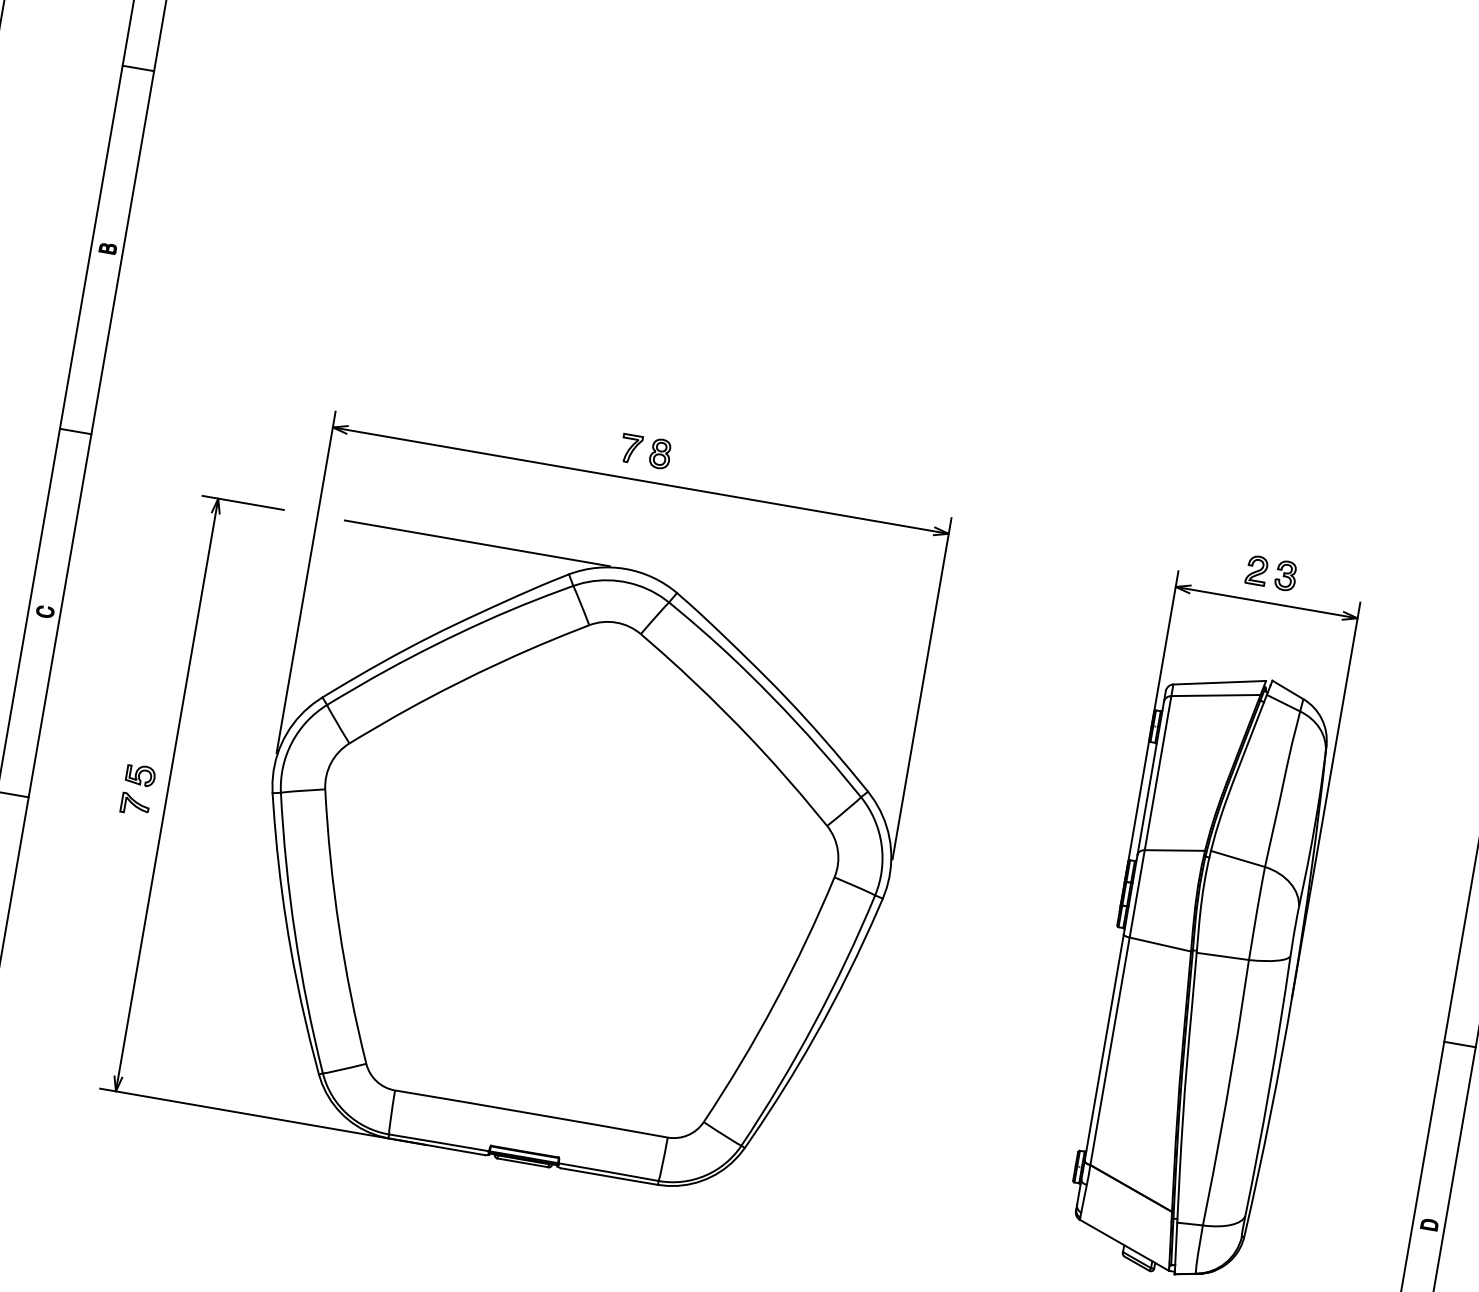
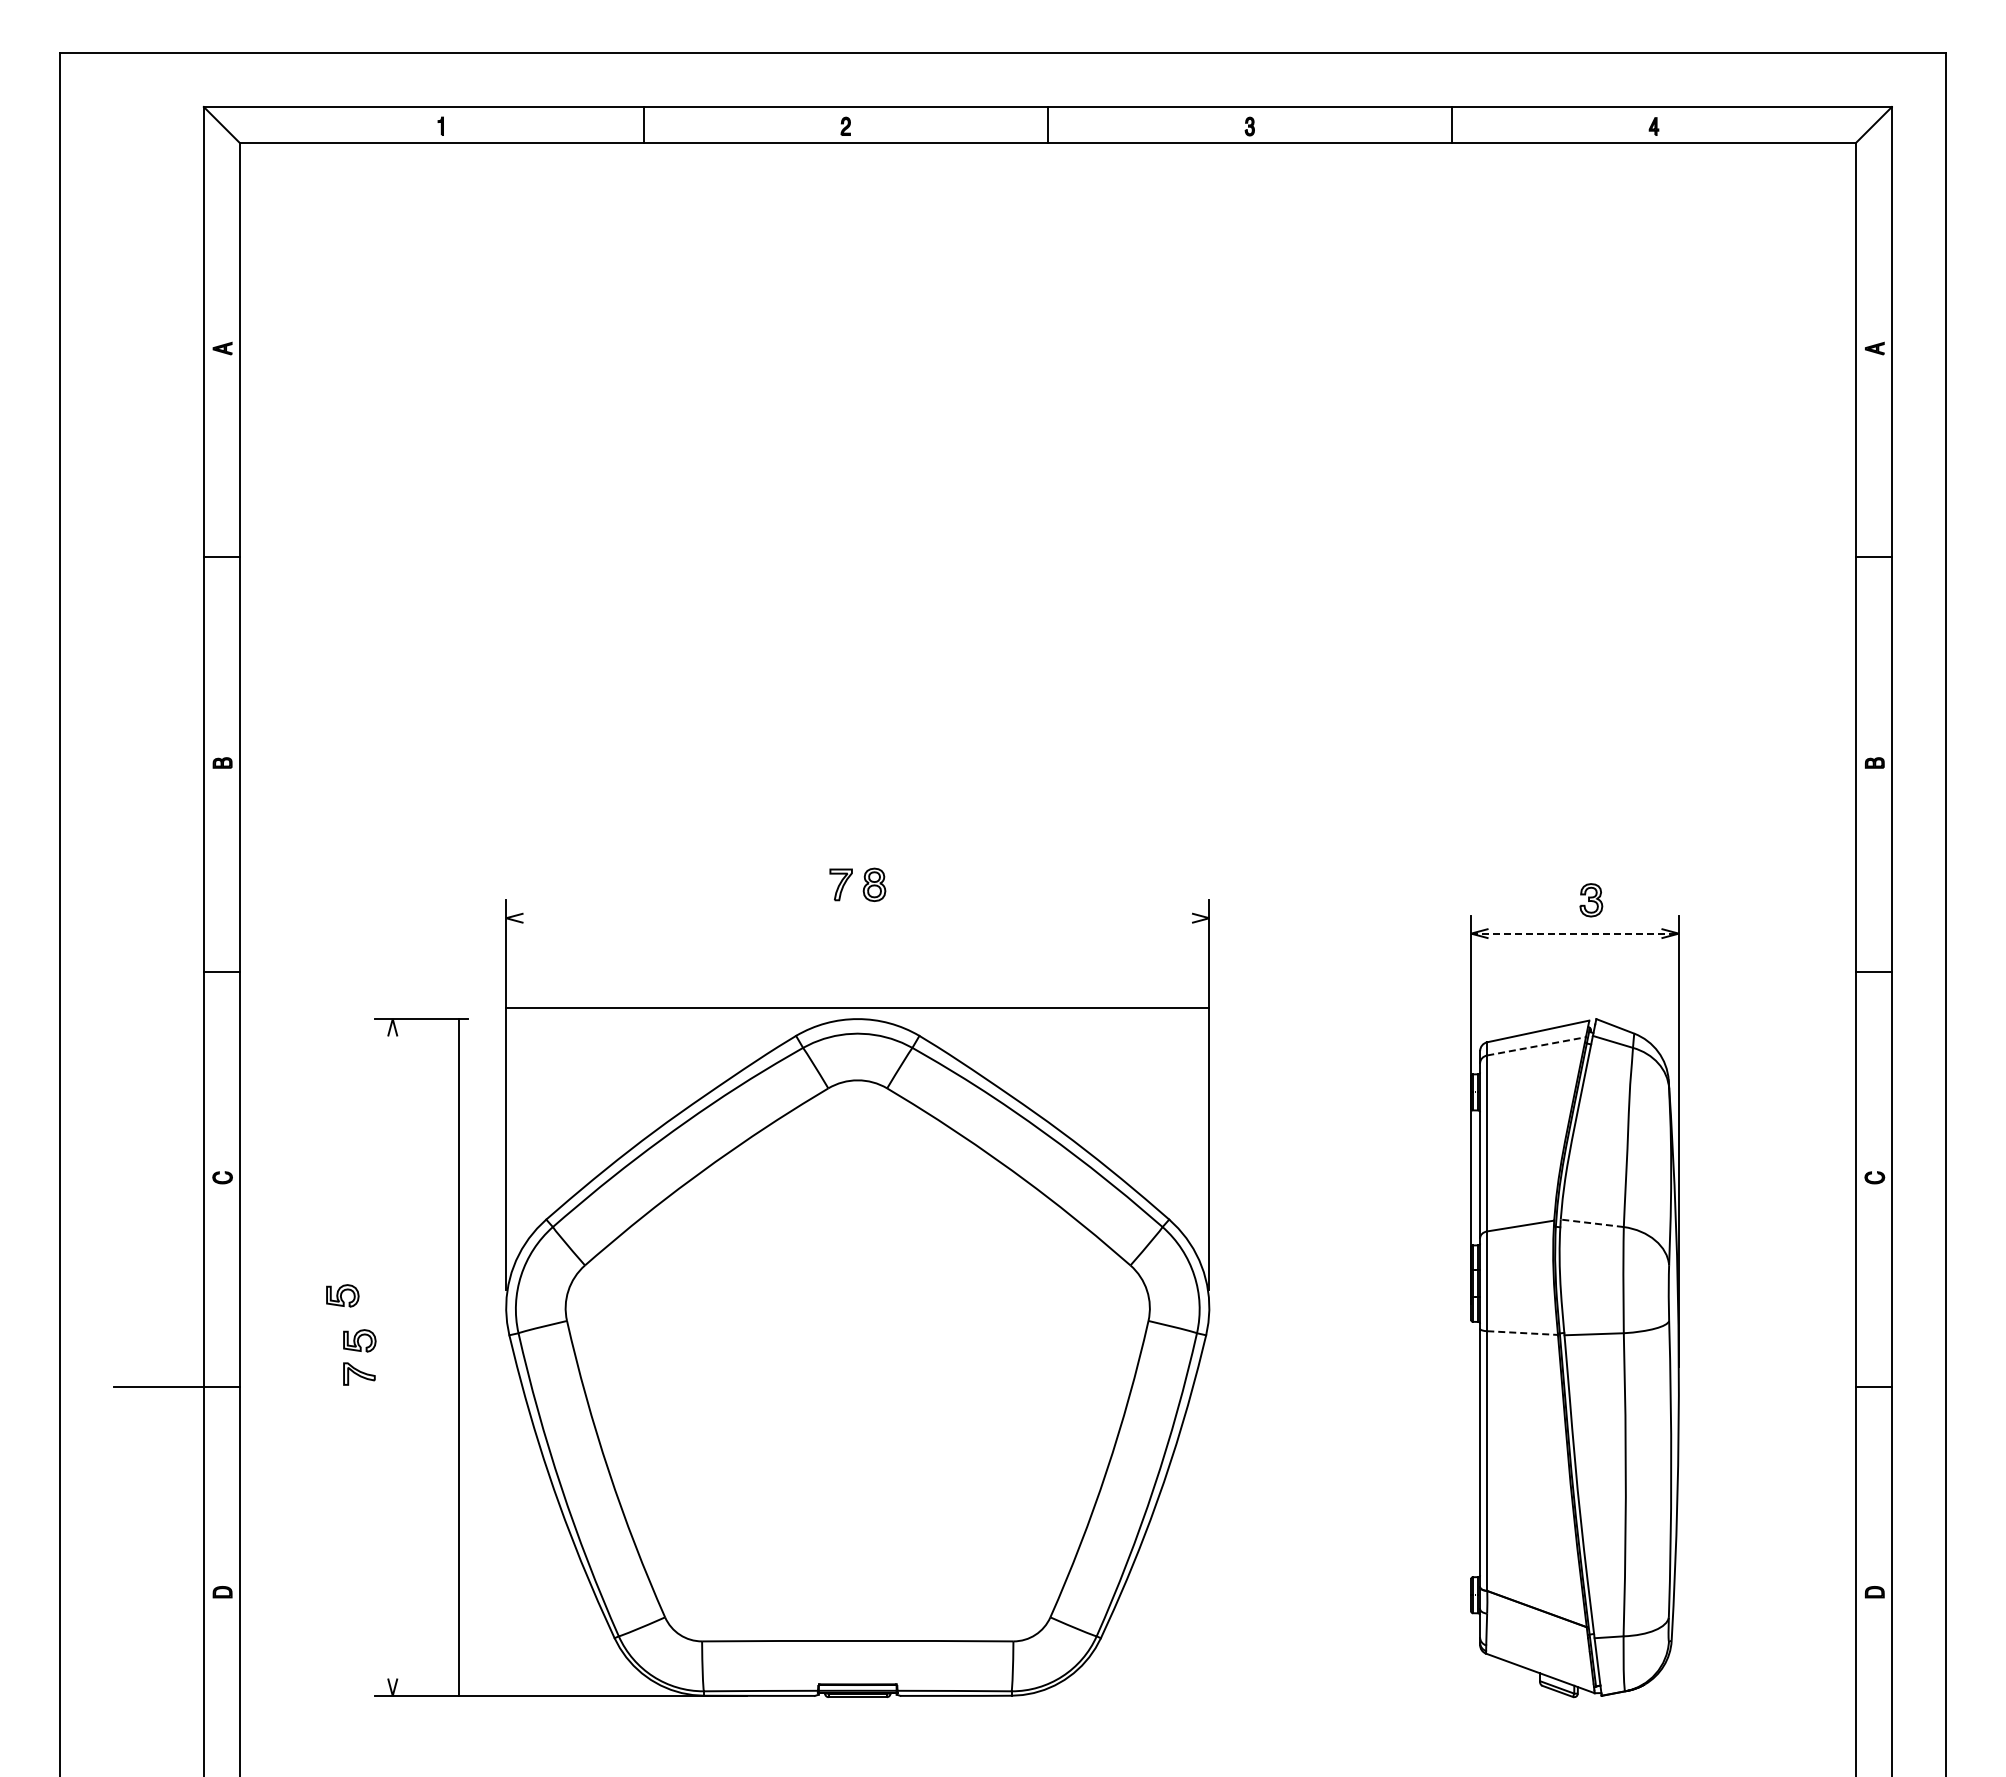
line: (640, 480) -> (857, 1008), moved
line: (477, 543) -> (688, 1019), removed
part: (1256, 570) -> (1557, 899), removed
line: (1267, 602) -> (1575, 933), solid -> dashed
line: (1216, 695) -> (1537, 1046), solid -> dashed
part: (132, 733) -> (342, 1295), added
line: (166, 794) -> (458, 1357), moved
line: (1238, 859) -> (1592, 1223), solid -> dashed
line: (1161, 945) -> (1523, 1333), solid -> dashed

